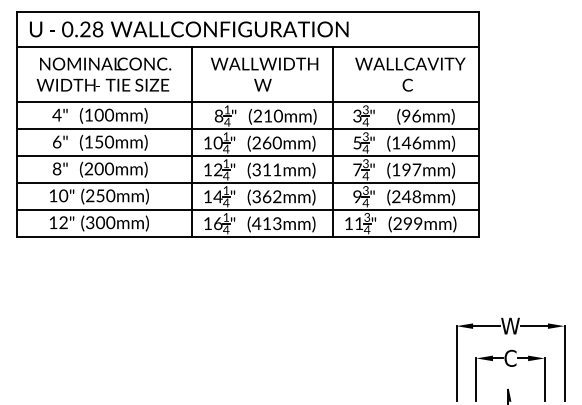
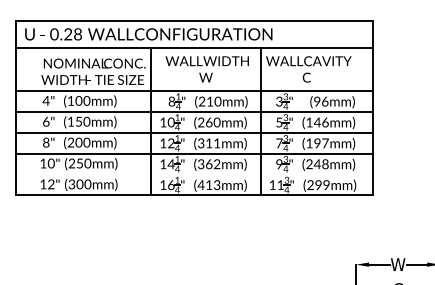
text: (103, 74) -> (93, 71), moved
text: (410, 74) -> (308, 69), moved
line: (247, 209) -> (194, 174), removed

